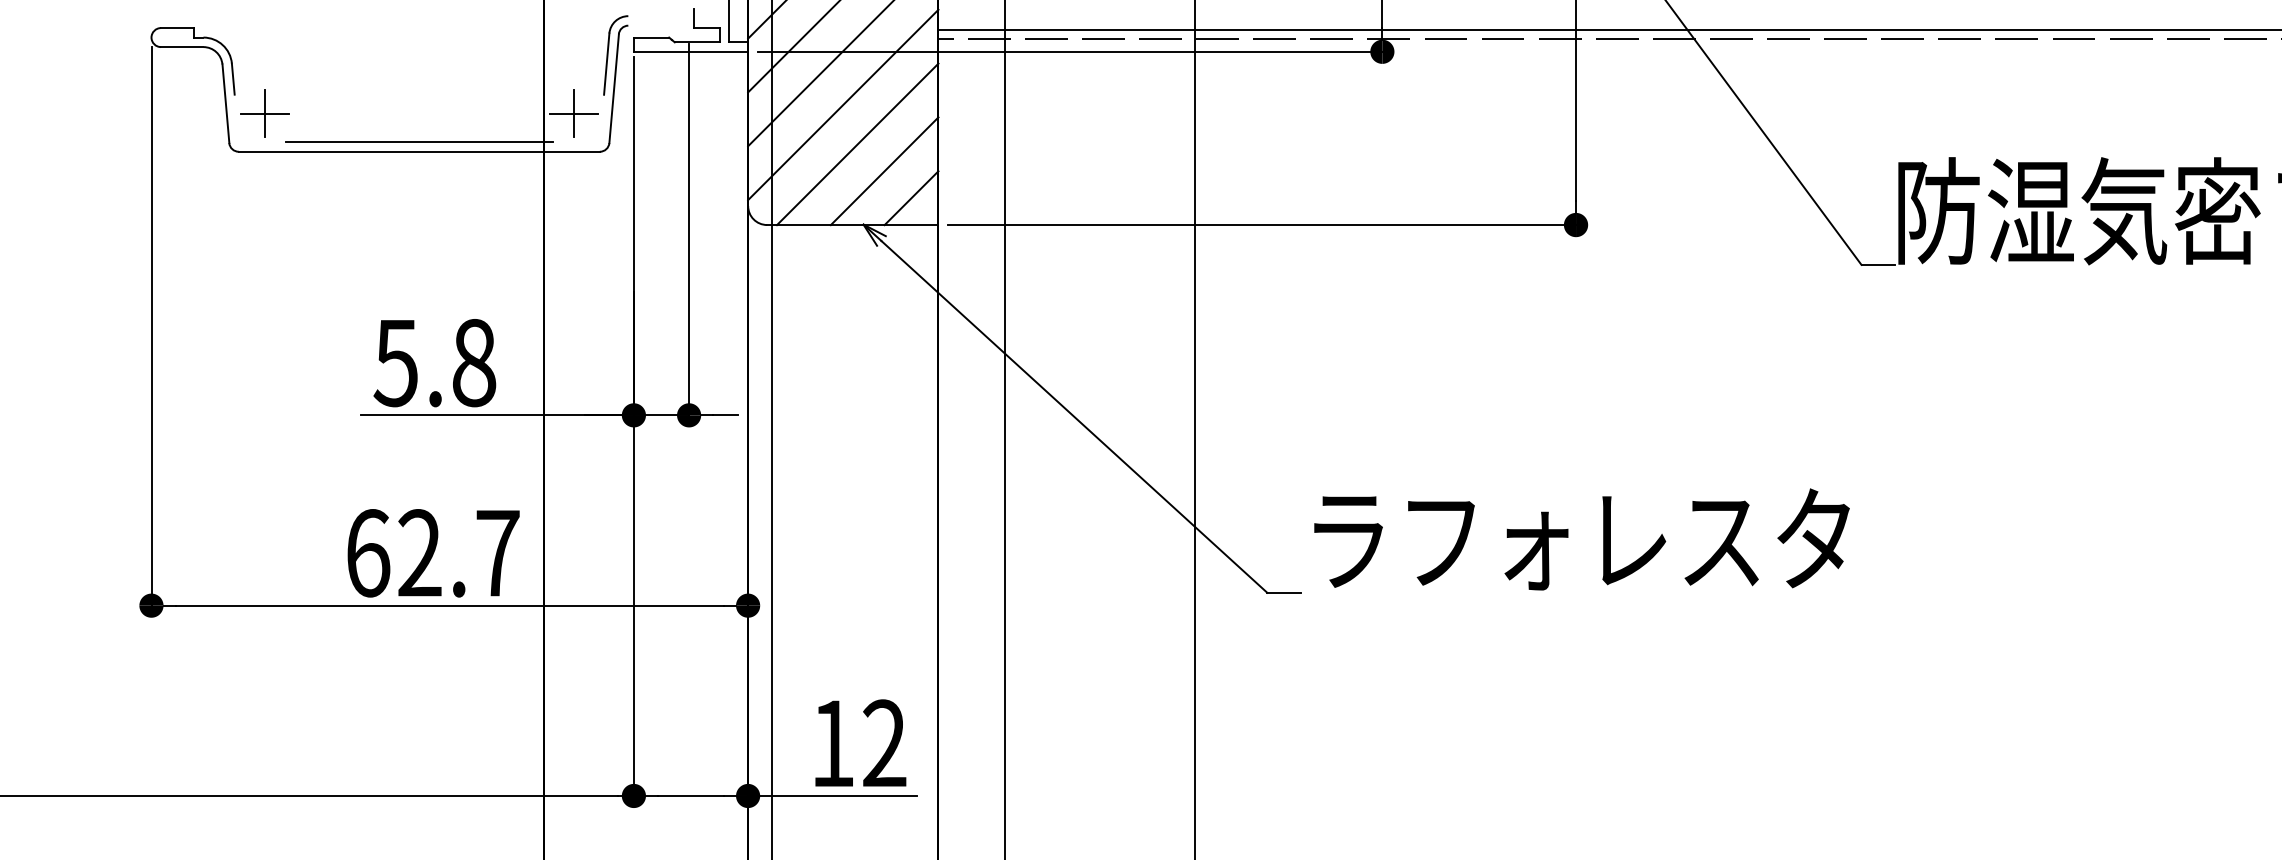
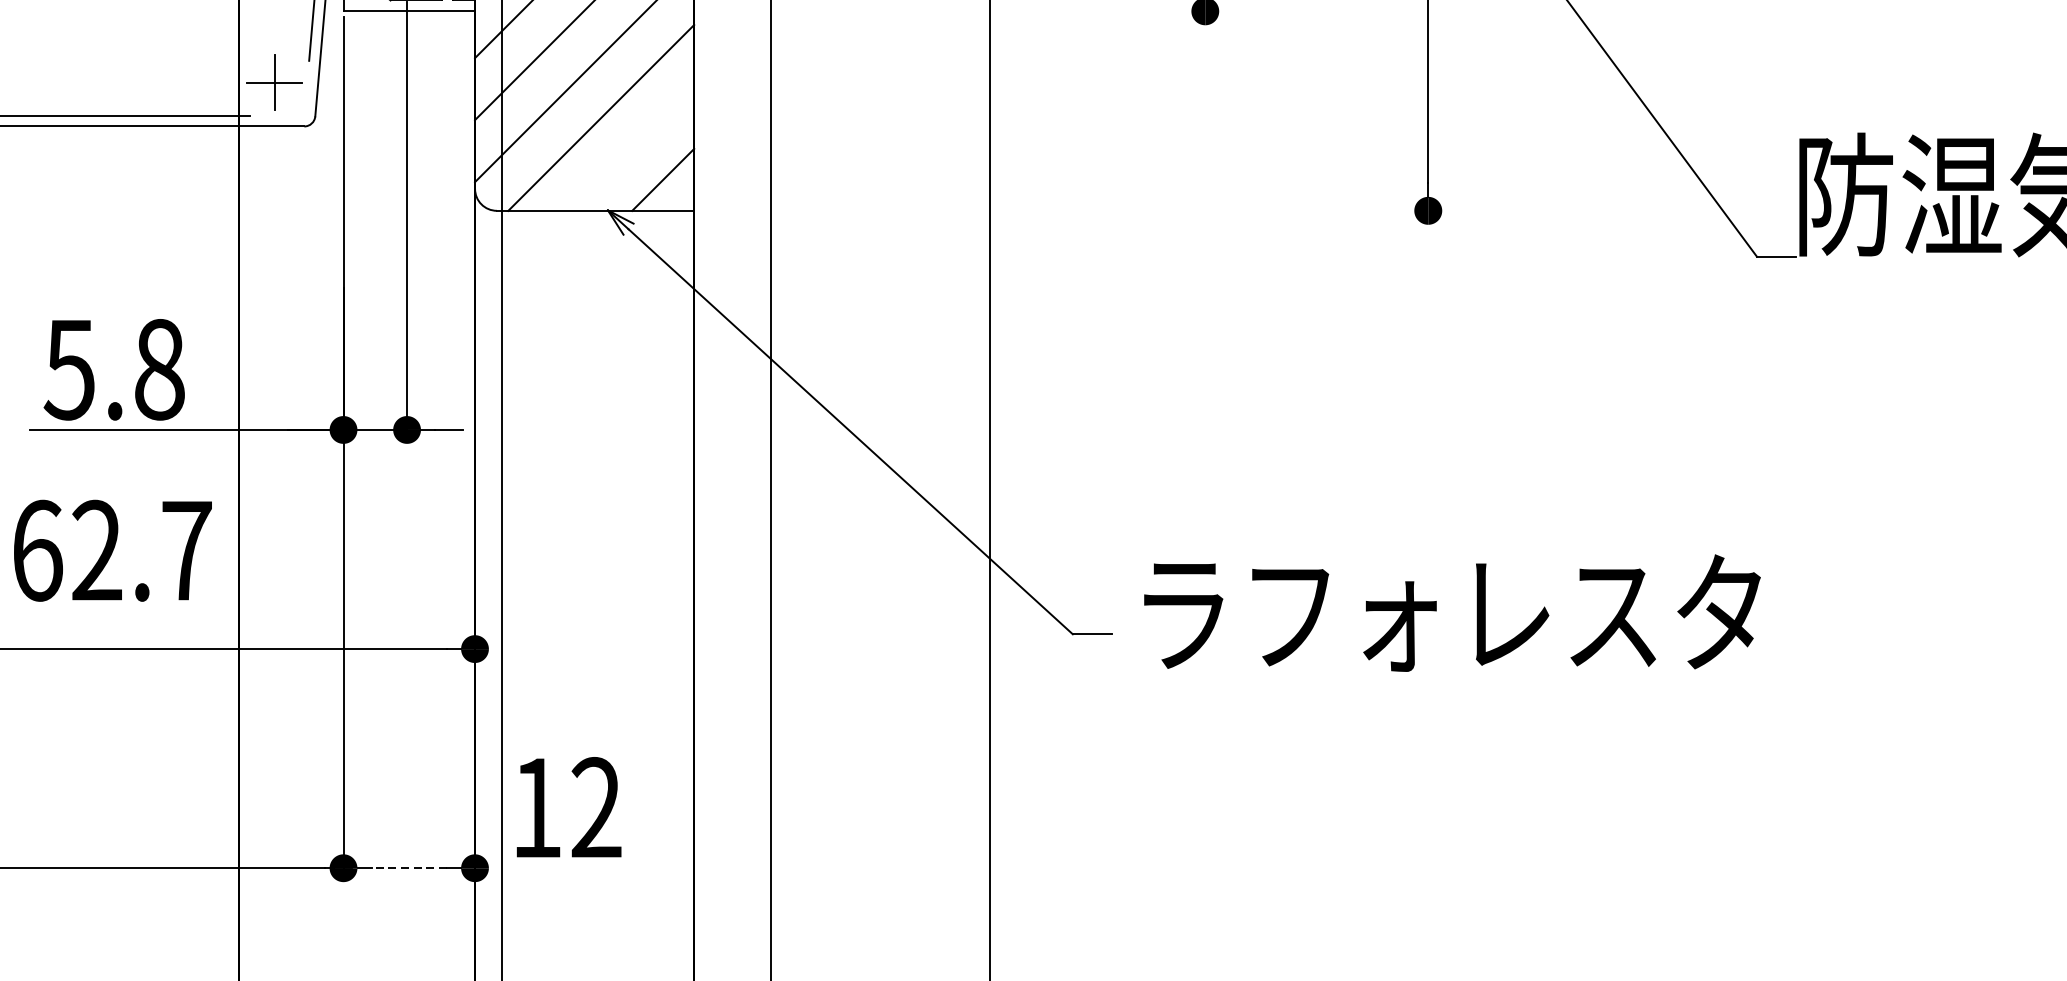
line: (1074, 51) -> (850, 11), removed
line: (884, 171) -> (632, 149), removed
line: (1266, 225) -> (1071, 211), removed
text: (1581, 539) -> (1451, 613), moved
text: (433, 553) -> (112, 551), moved
text: (860, 742) -> (568, 806), moved
line: (691, 795) -> (409, 867), solid -> dashed
line: (832, 795) -> (572, 867), removed

